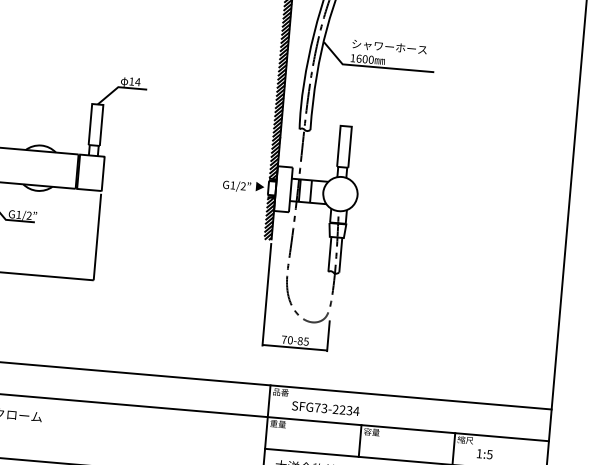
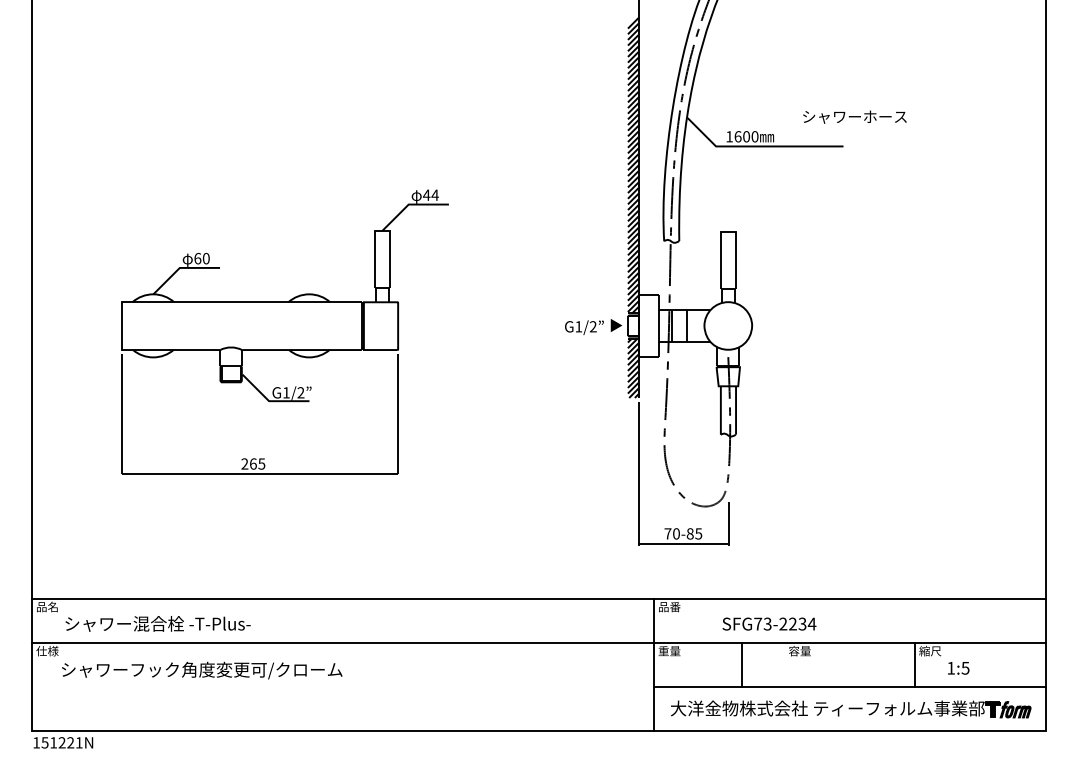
text: (389, 46) -> (854, 116), moved
text: (131, 81) -> (426, 194), 14 -> 44
text: (325, 408) -> (769, 623), moved
line: (359, 440) -> (741, 664), moved

